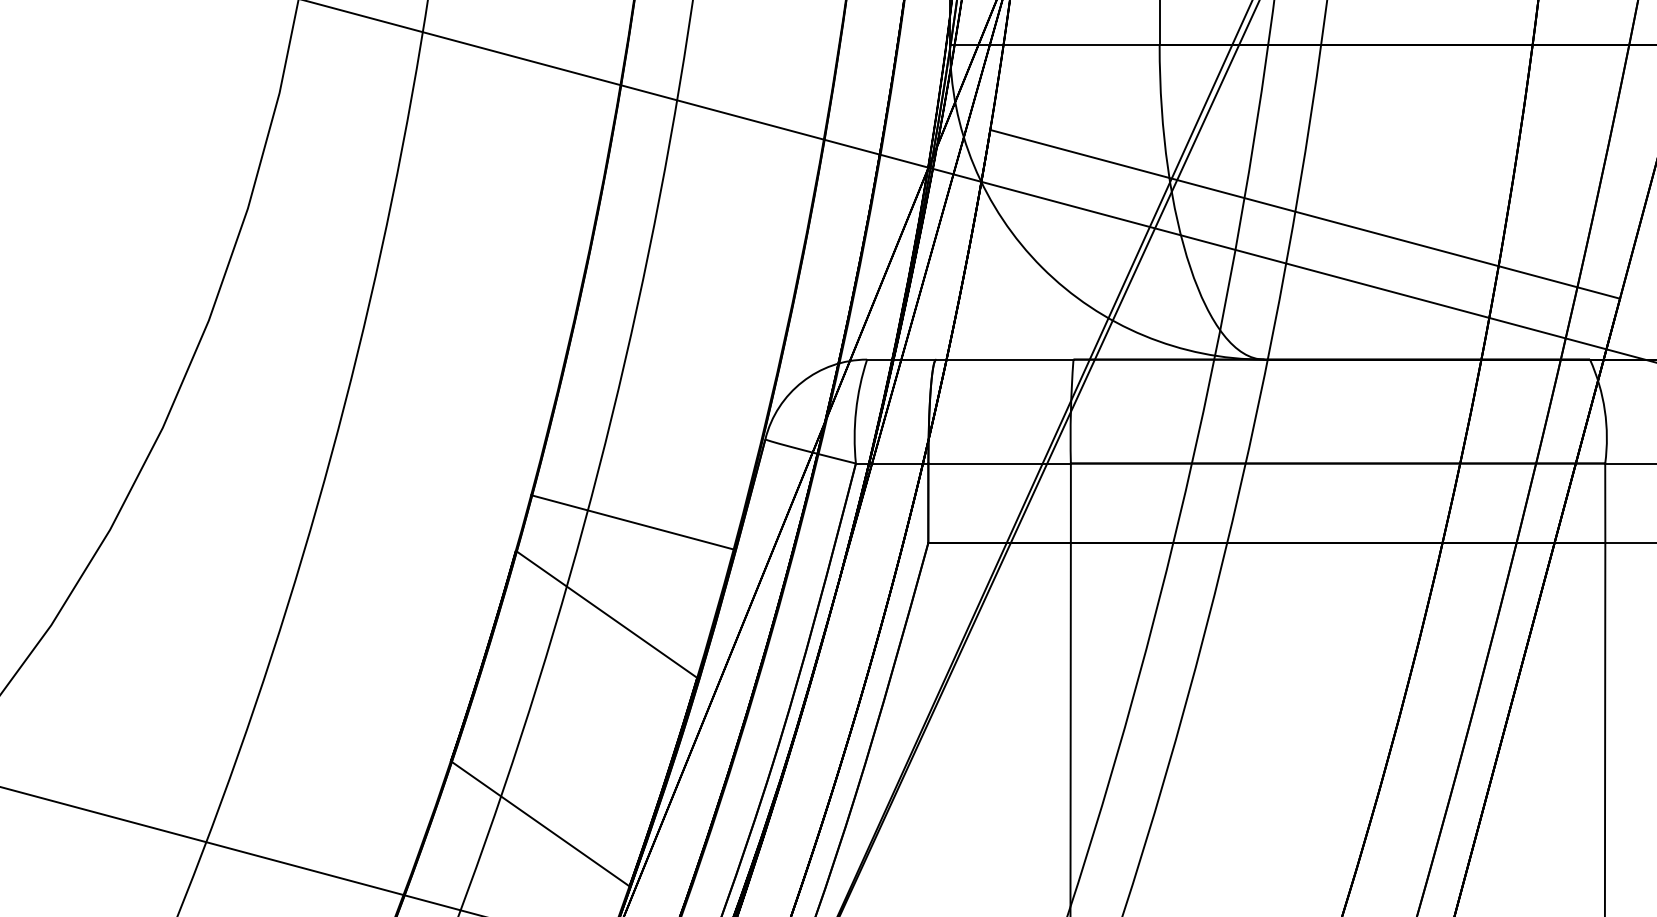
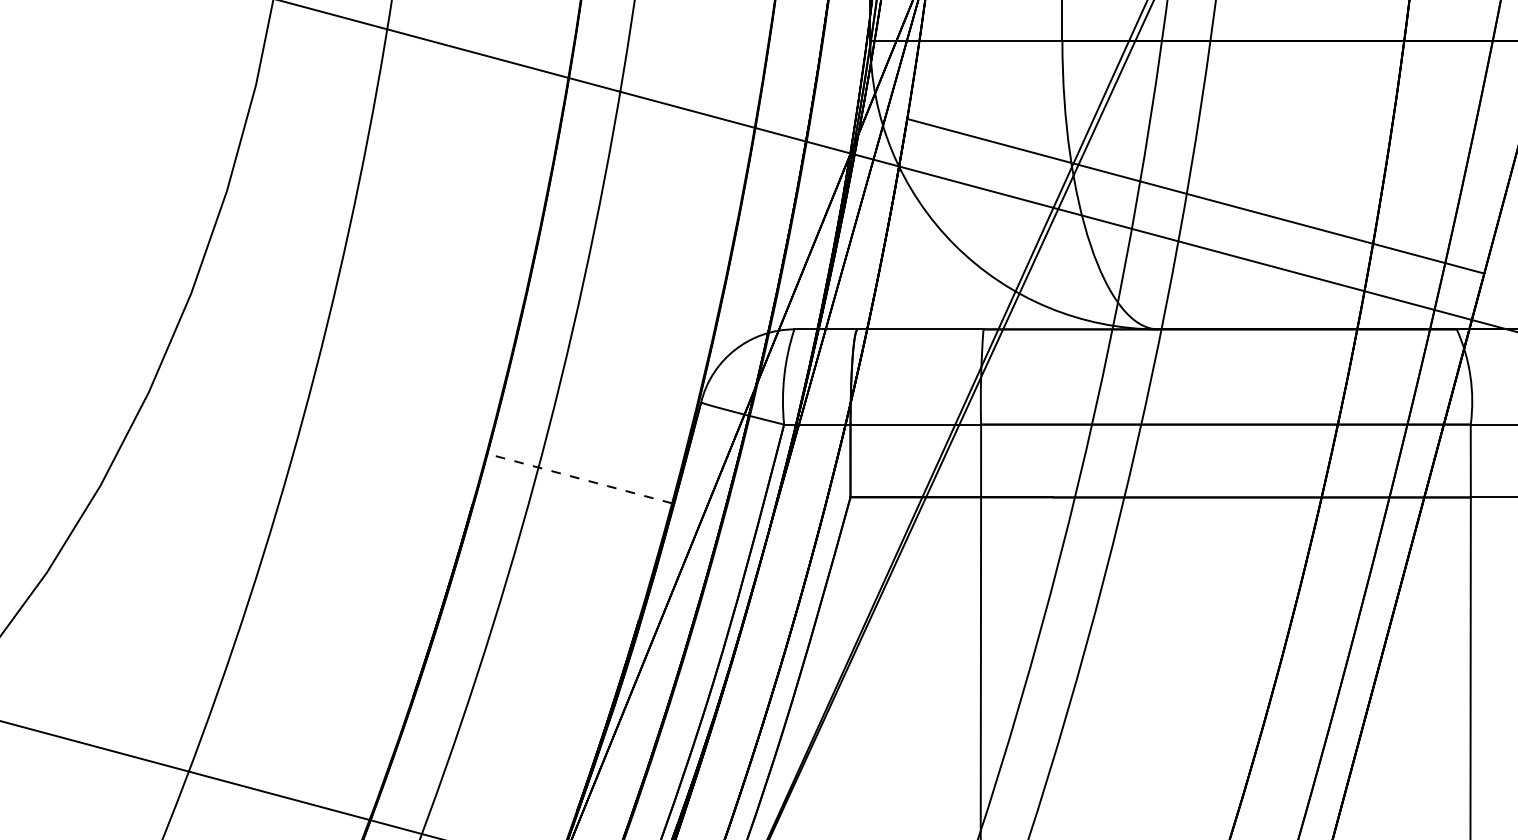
line: (631, 522) -> (578, 478), solid -> dashed
line: (606, 614) -> (555, 562), removed
line: (539, 823) -> (494, 754), removed

